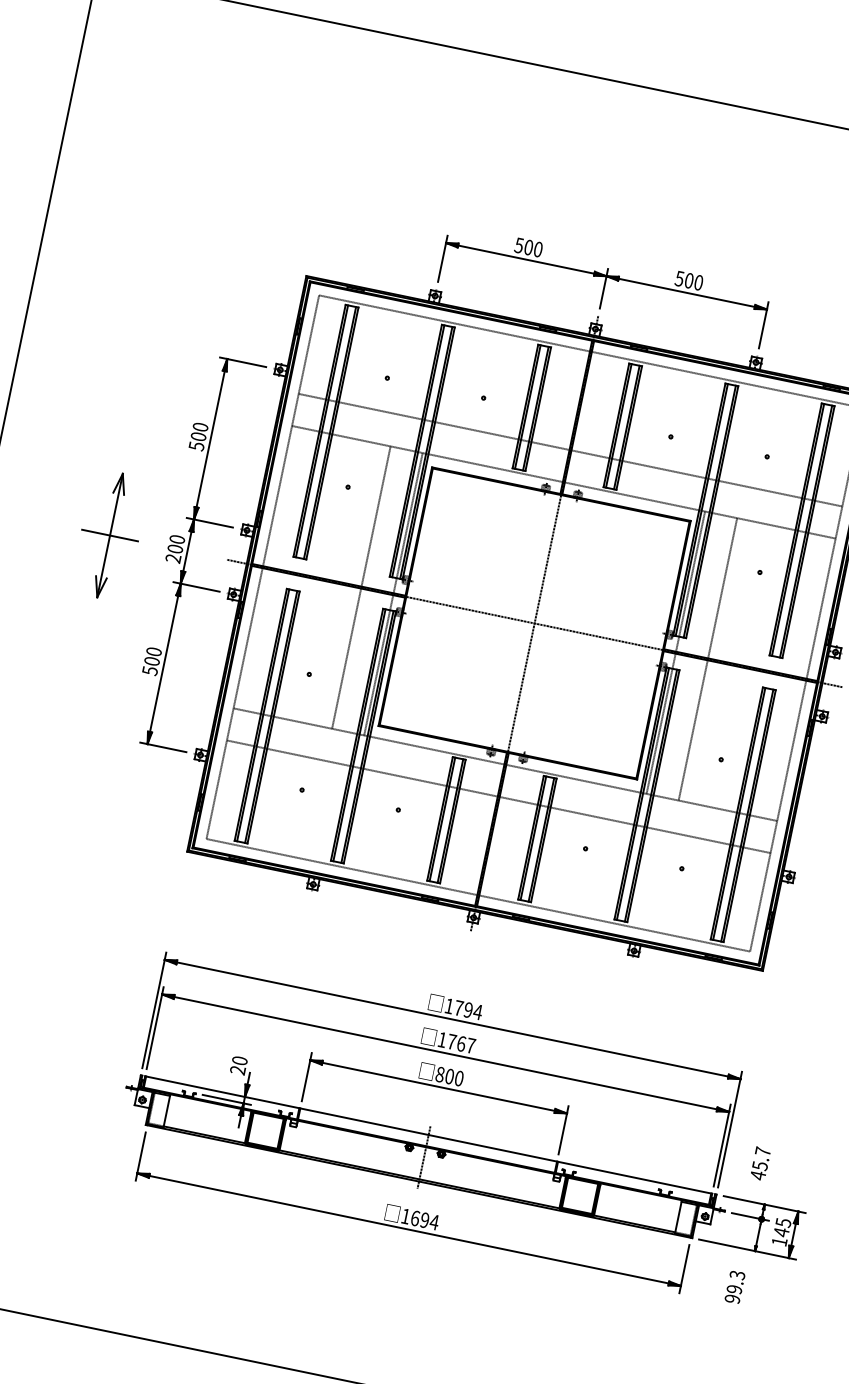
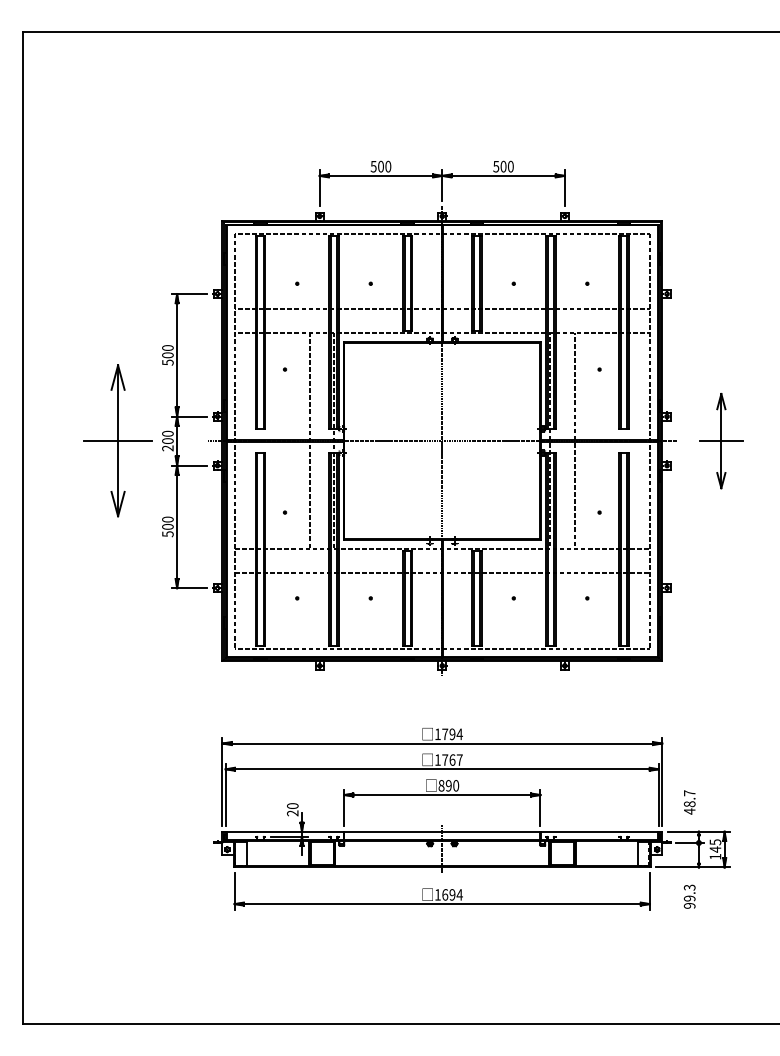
part: (109, 535) -> (117, 441), size x1.6
text: (449, 1076) -> (448, 785), 800 -> 890
text: (759, 1166) -> (689, 804), 45.7 -> 48.7

